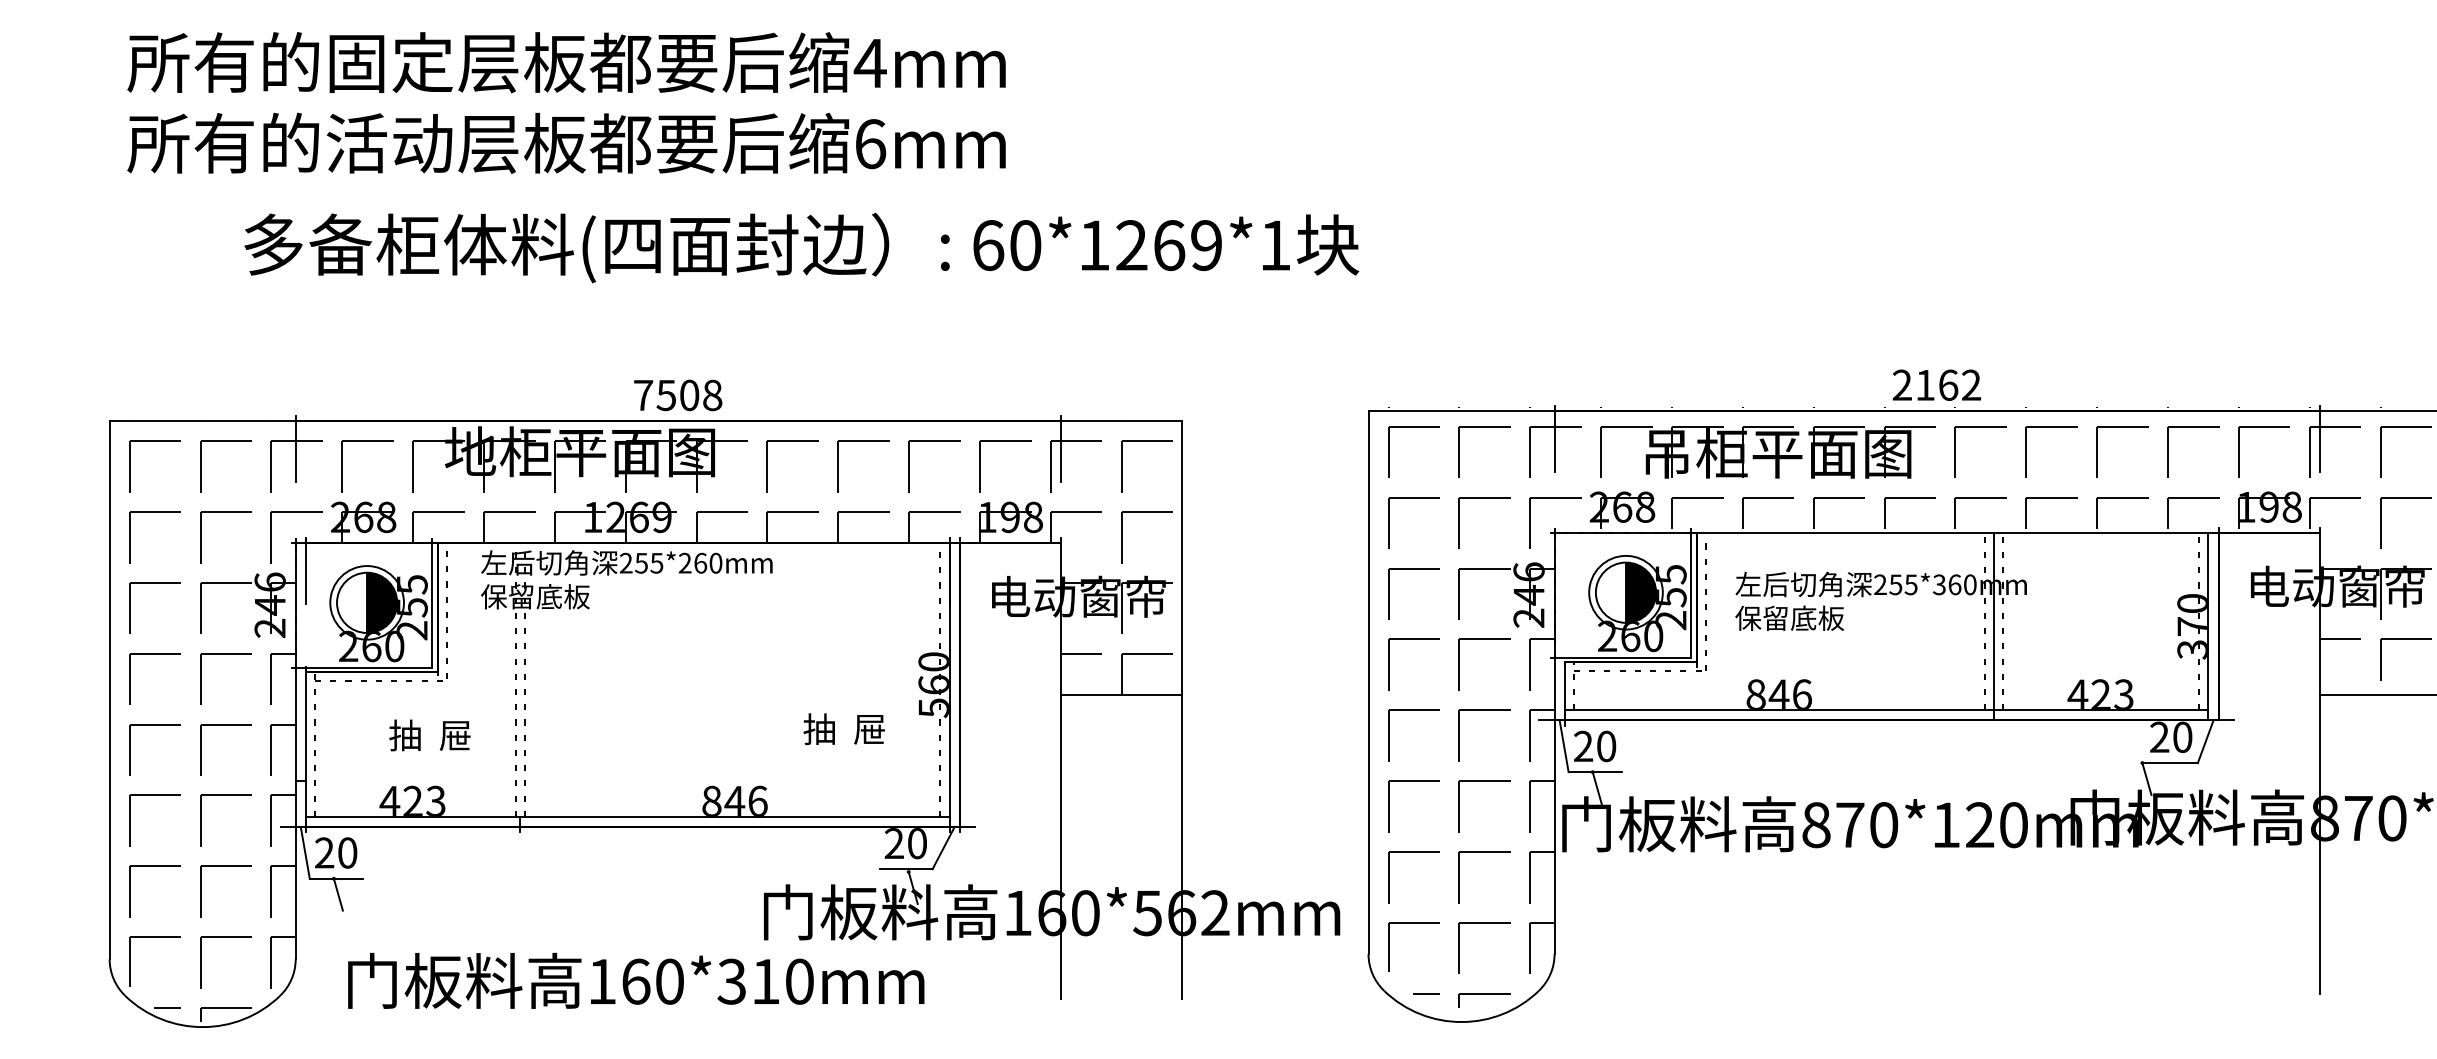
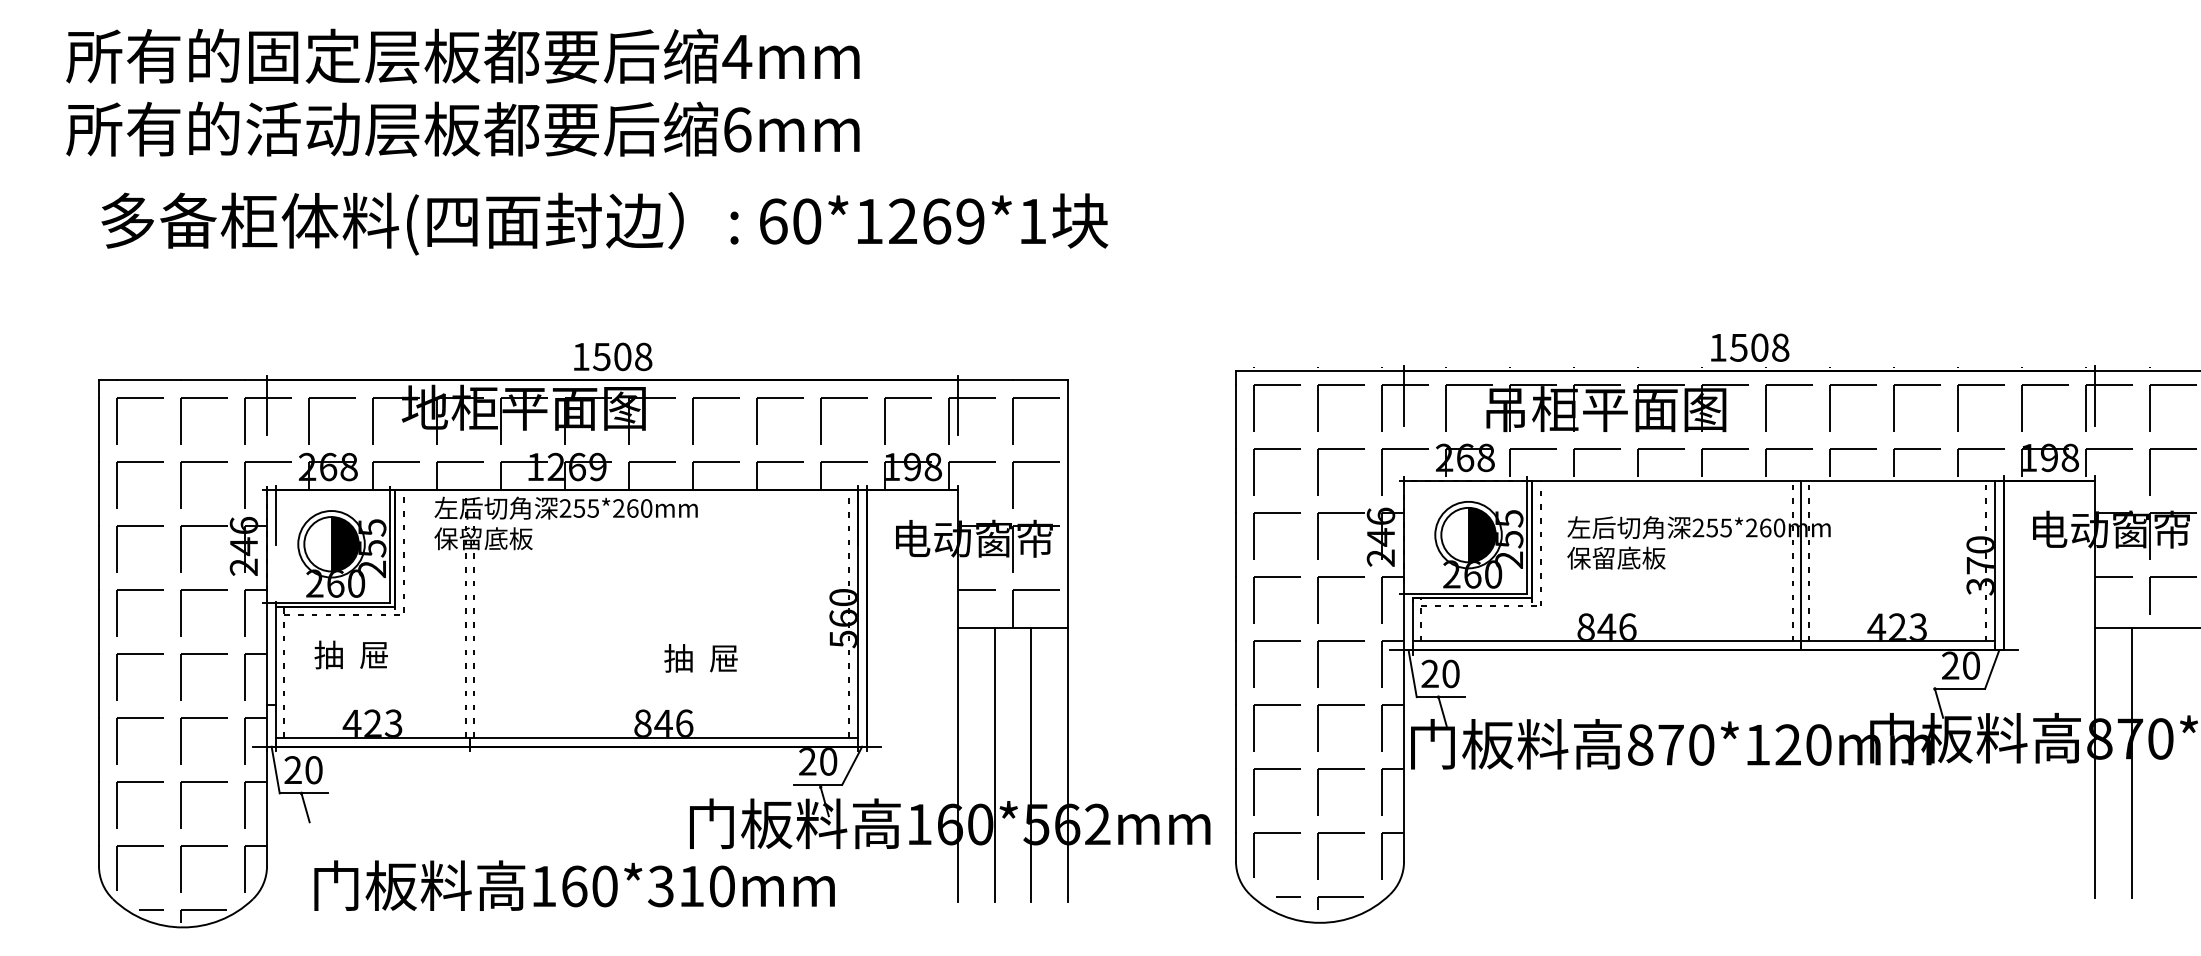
text: (566, 102) -> (462, 92), moved
text: (801, 247) -> (604, 223), moved
text: (1936, 384) -> (1748, 347), 2162 -> 1508
text: (643, 395) -> (581, 356), 7508 -> 1508
text: (1939, 584) -> (1751, 527), 255*360mm -> 255*260mm
text: (843, 729) -> (700, 658), moved
text: (429, 735) -> (350, 655), moved
line: (2360, 844) -> (2131, 762), added
line: (1101, 847) -> (994, 765), added
line: (1141, 847) -> (1030, 765), added

